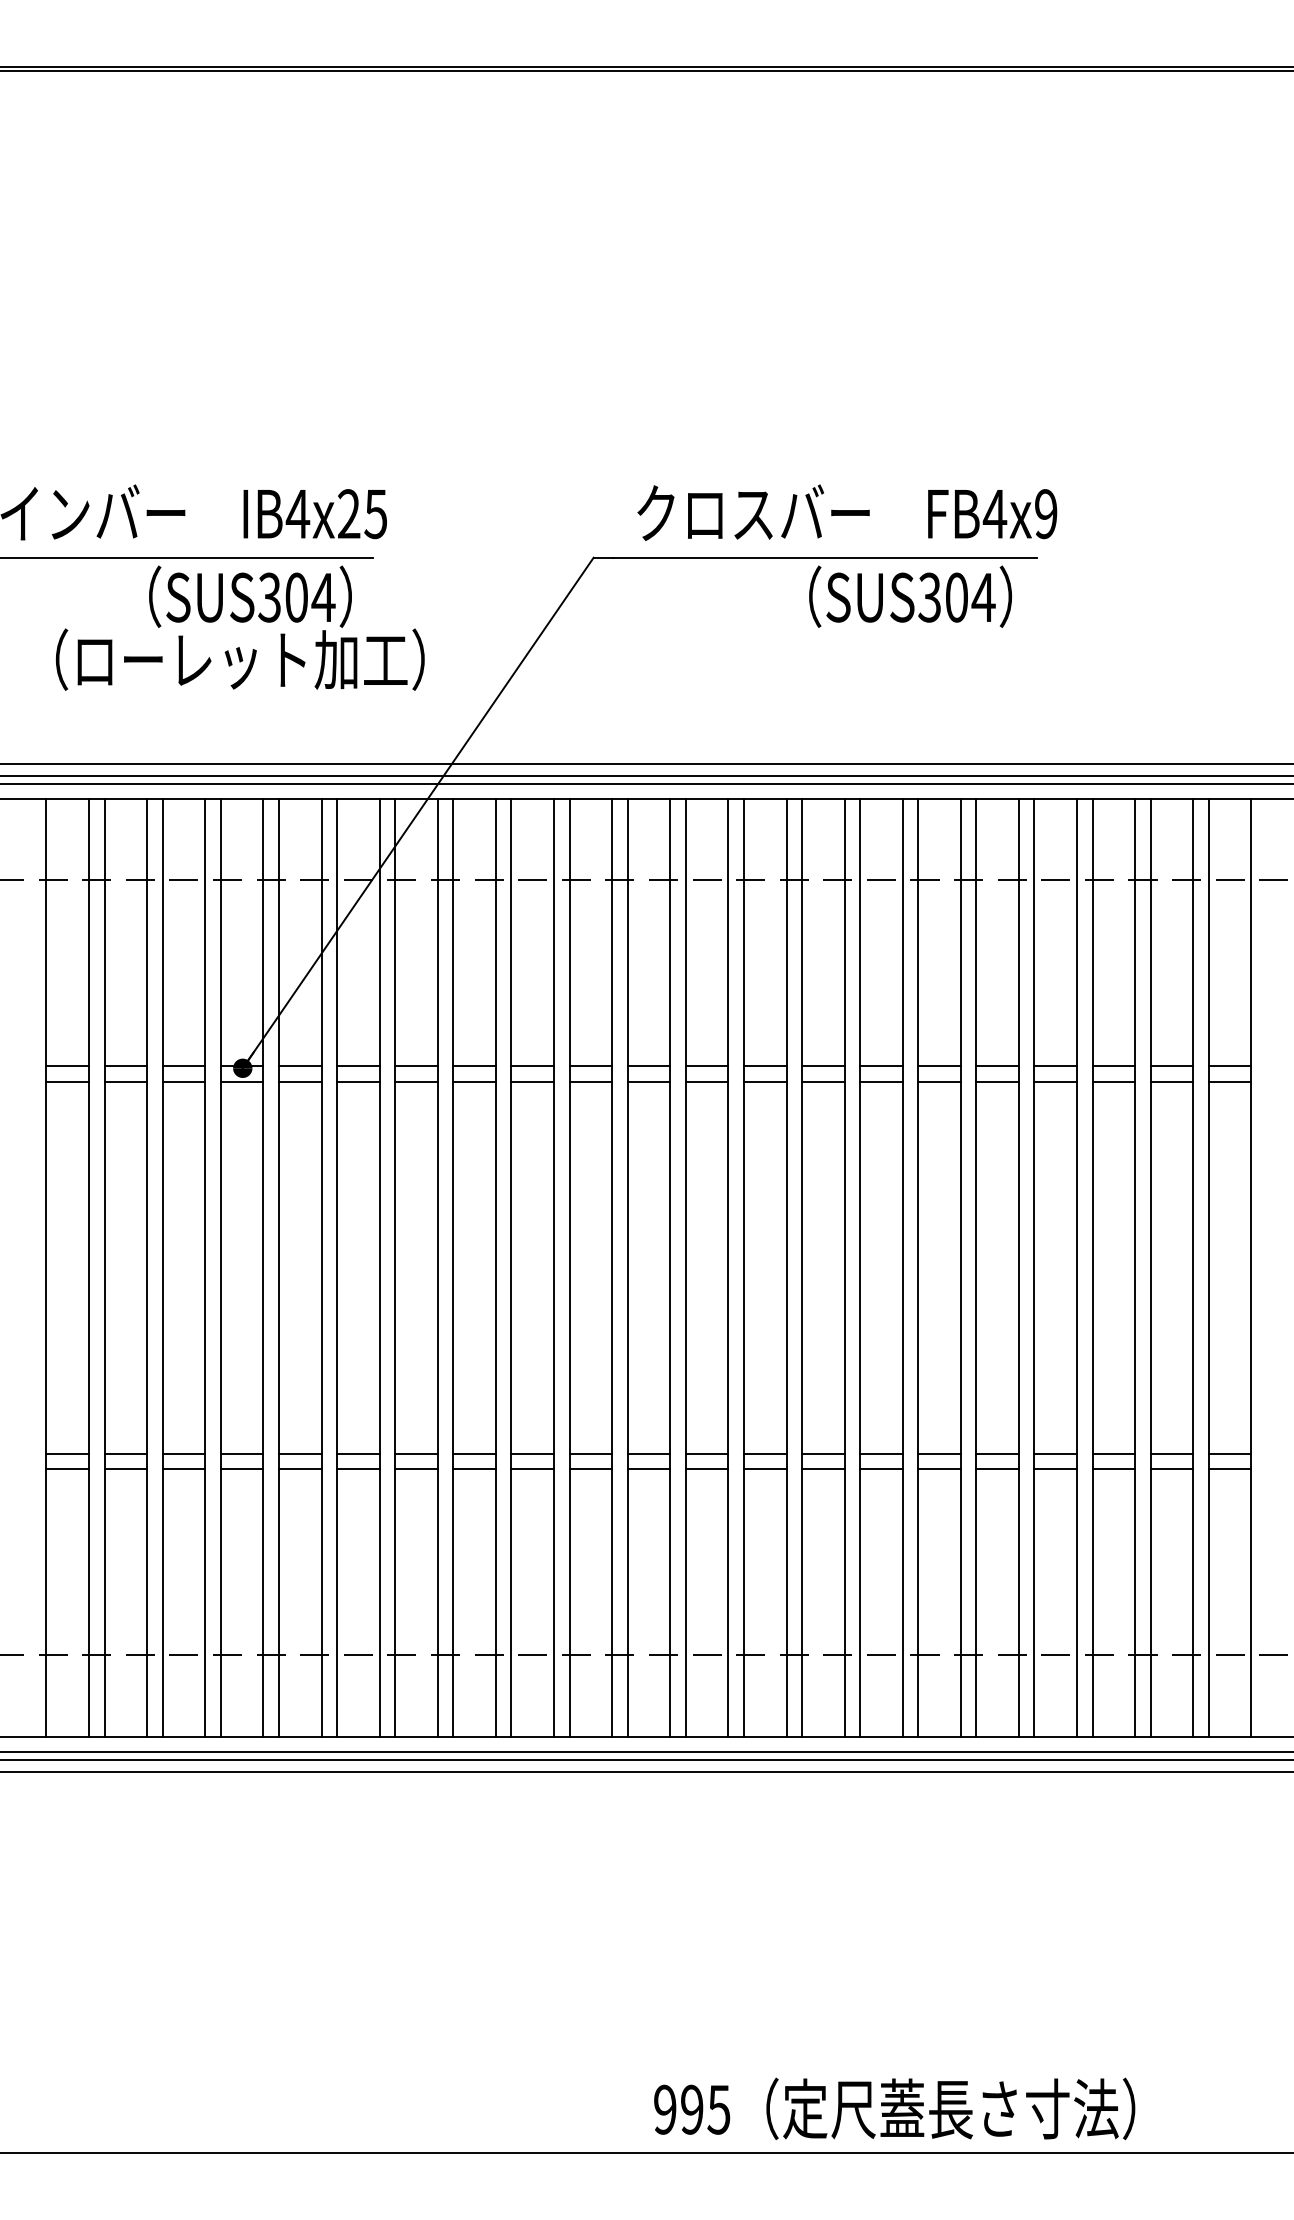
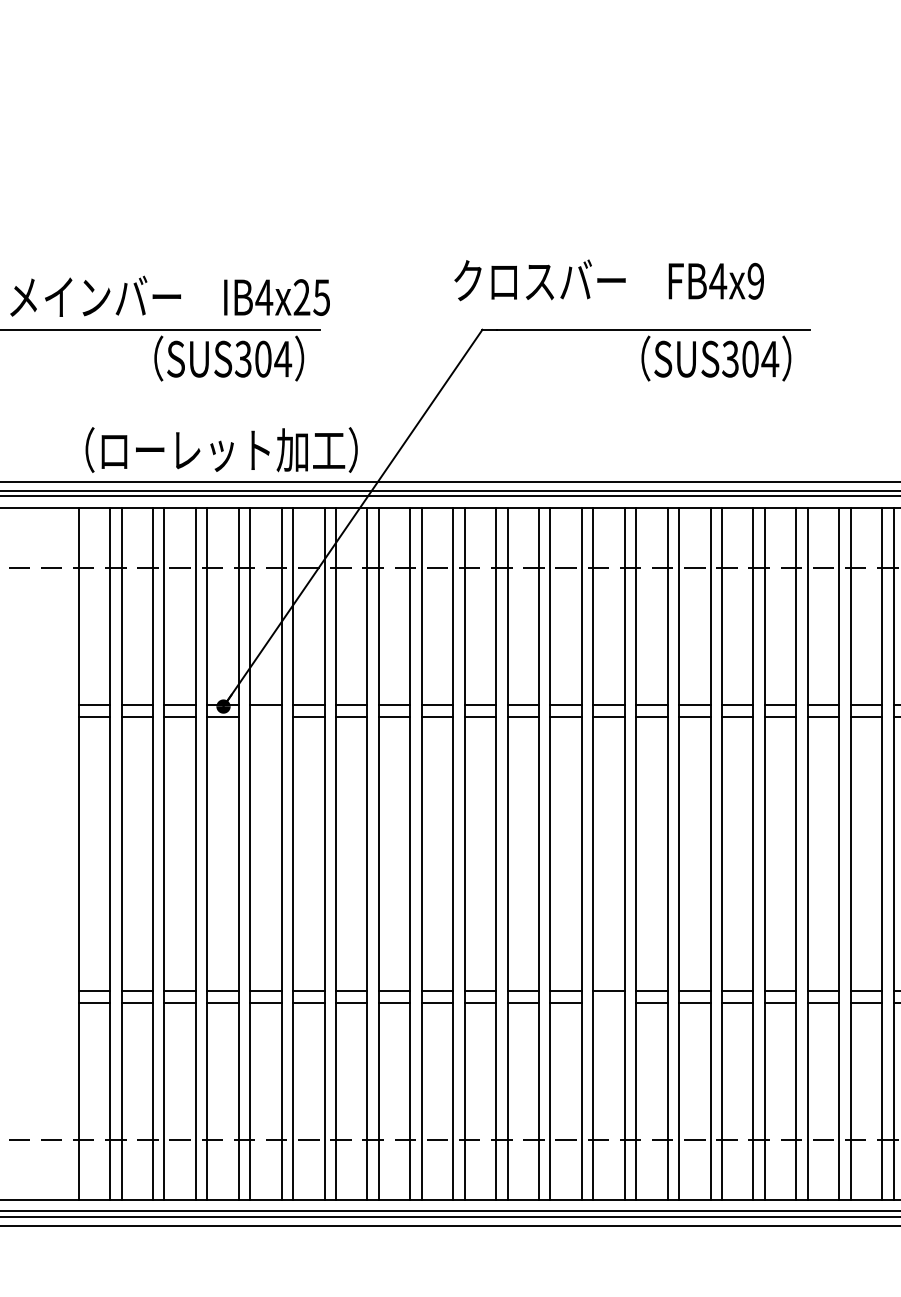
text: (847, 512) -> (609, 280), moved
text: (239, 659) -> (221, 449), moved
line: (299, 1081) -> (265, 716), removed
line: (764, 1469) -> (608, 1002), removed

